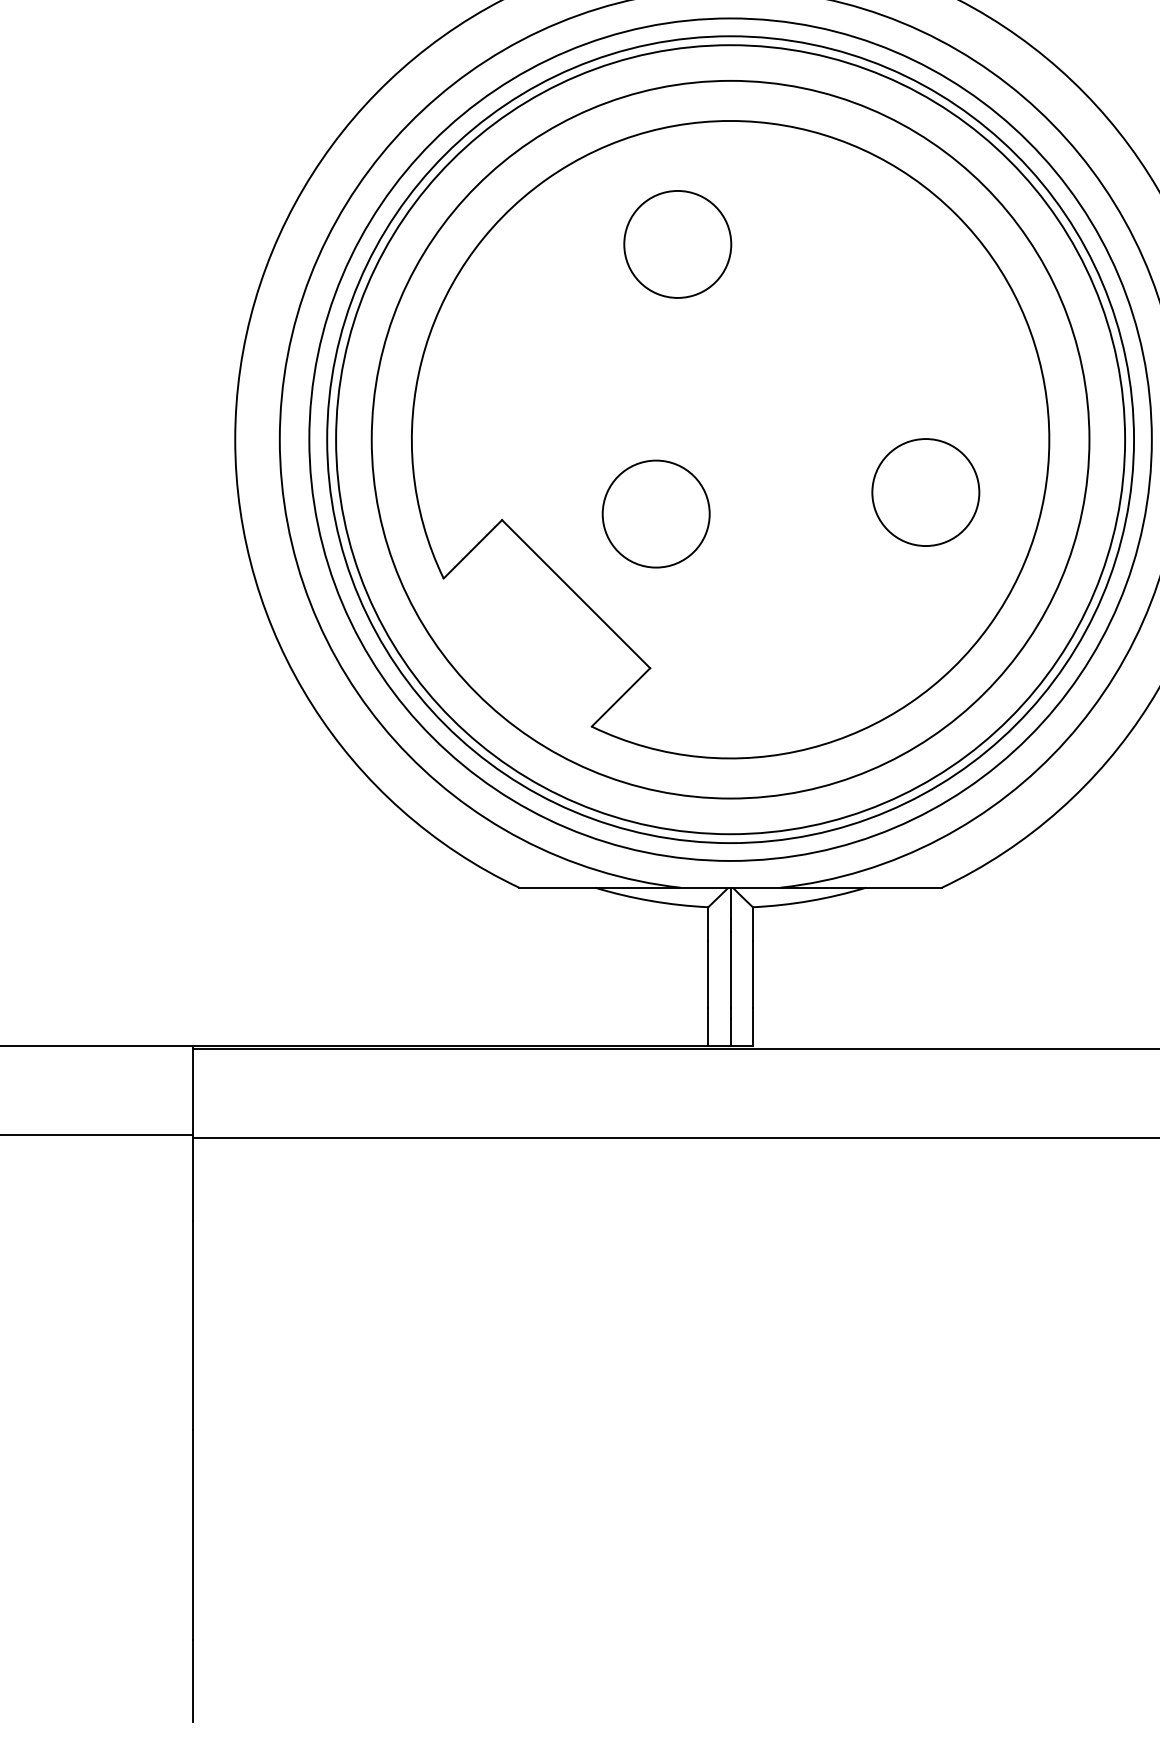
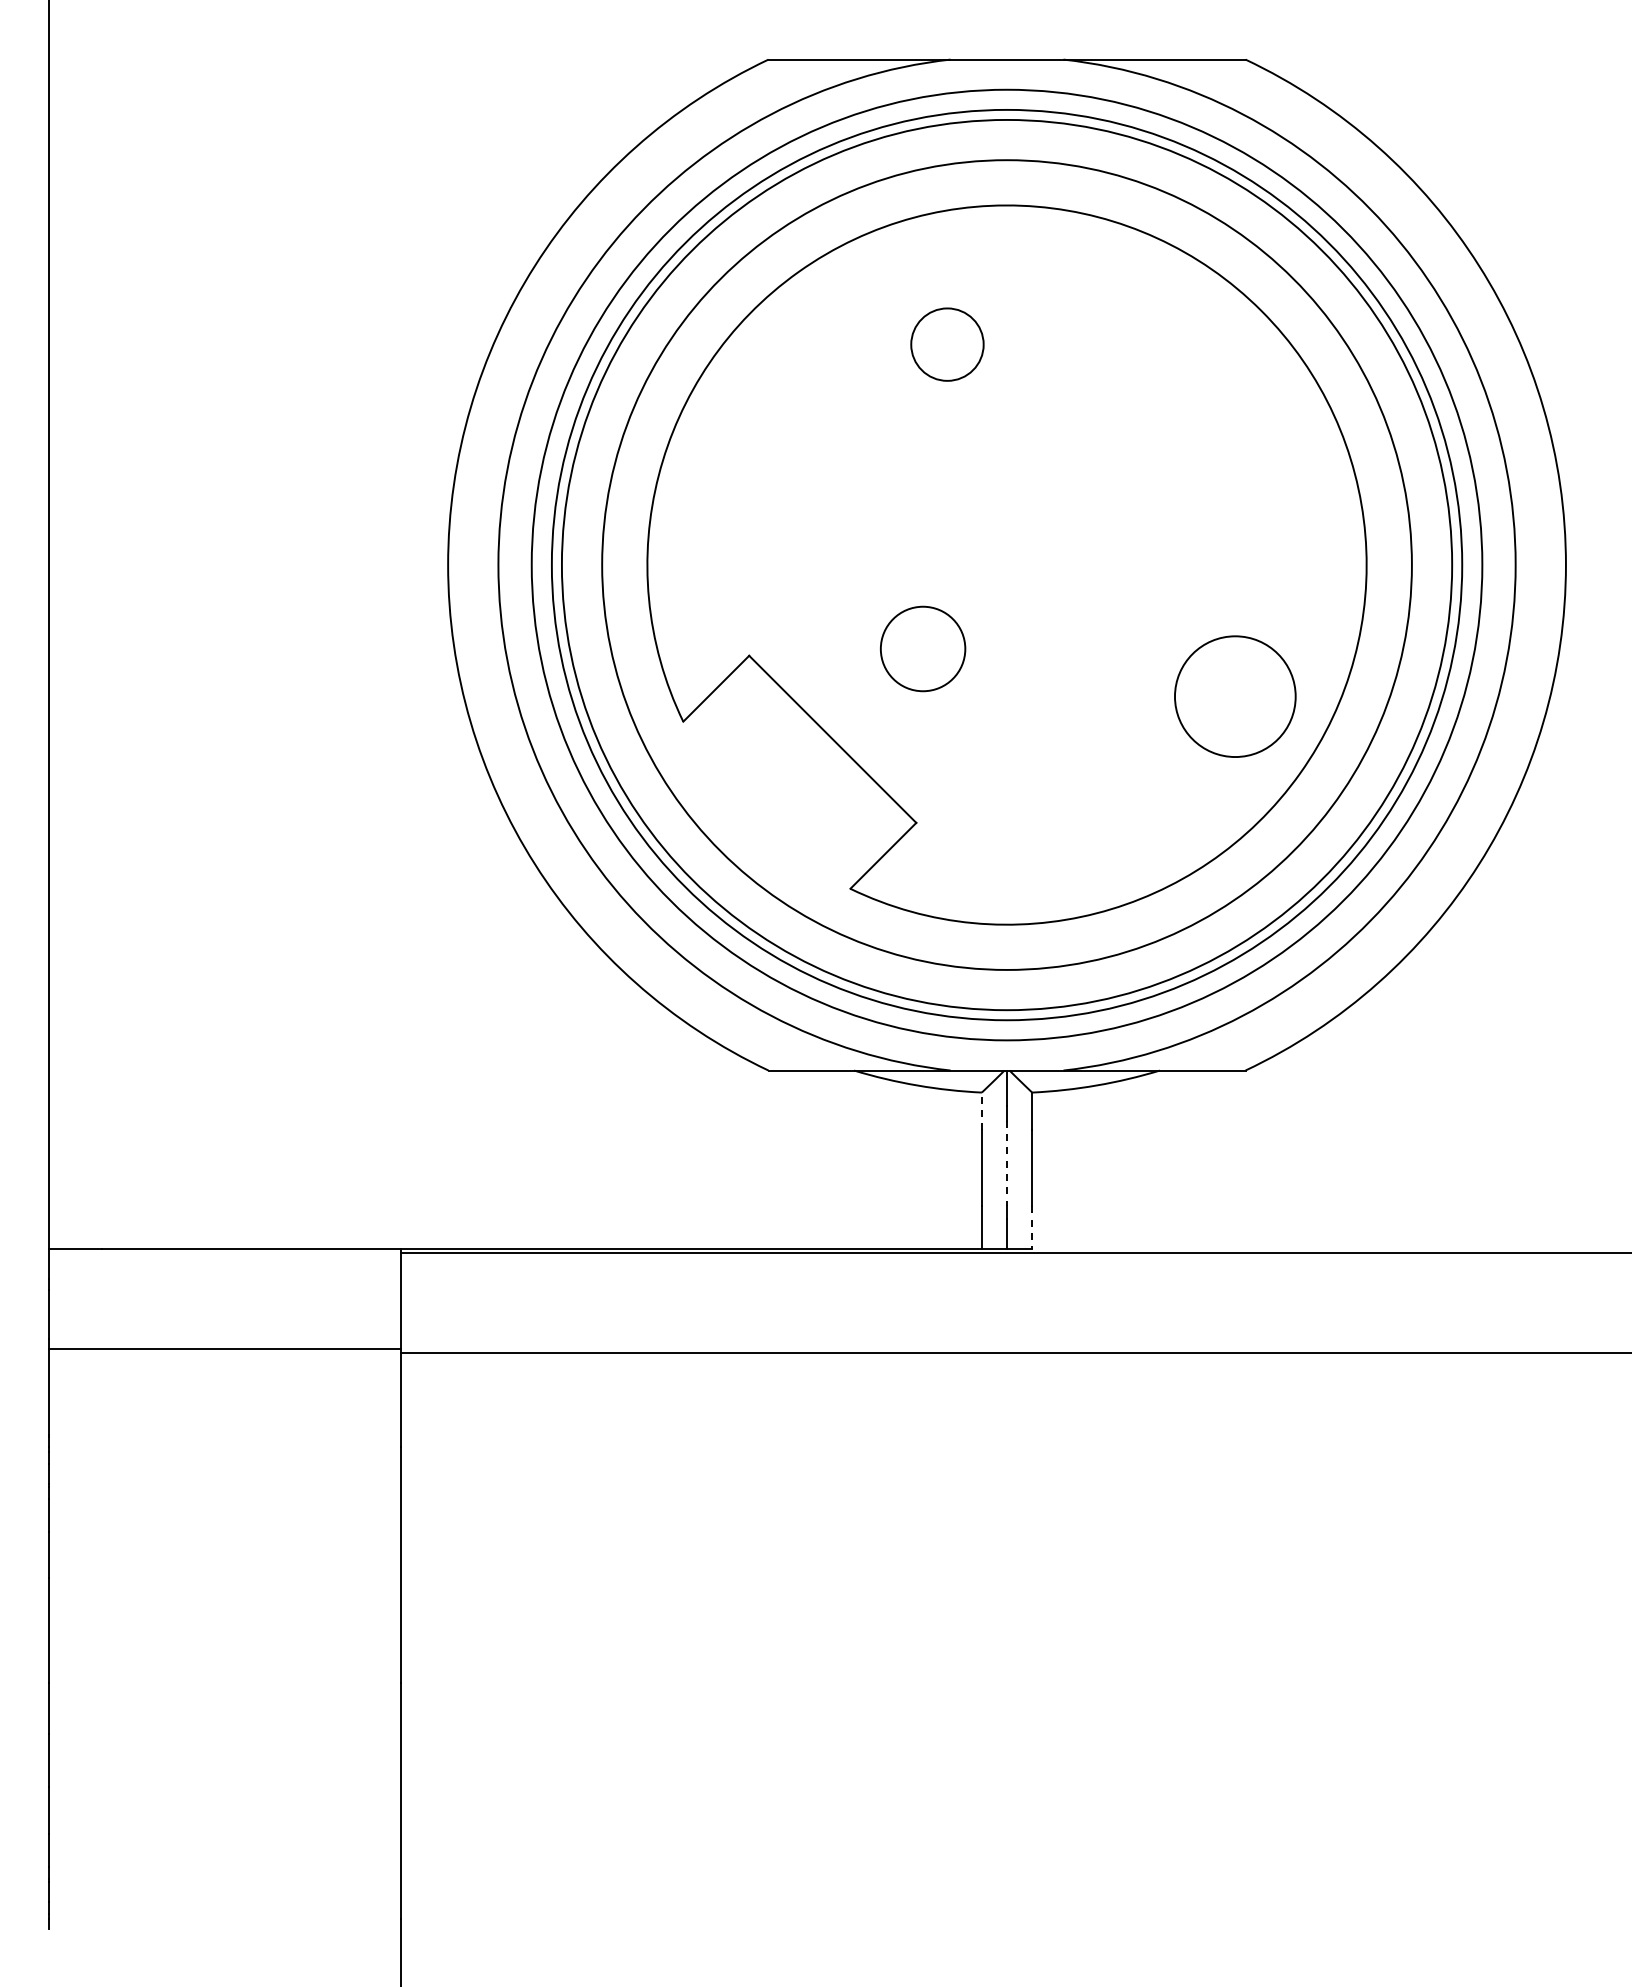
circle: (677, 244) -> (947, 344), size x0.6
circle: (925, 492) -> (1235, 696), moved
circle: (655, 513) -> (922, 648), size x0.7
line: (707, 924) -> (981, 1111), solid -> dashed
line: (731, 970) -> (1007, 1163), solid -> dashed
line: (753, 1026) -> (1032, 1227), solid -> dashed

